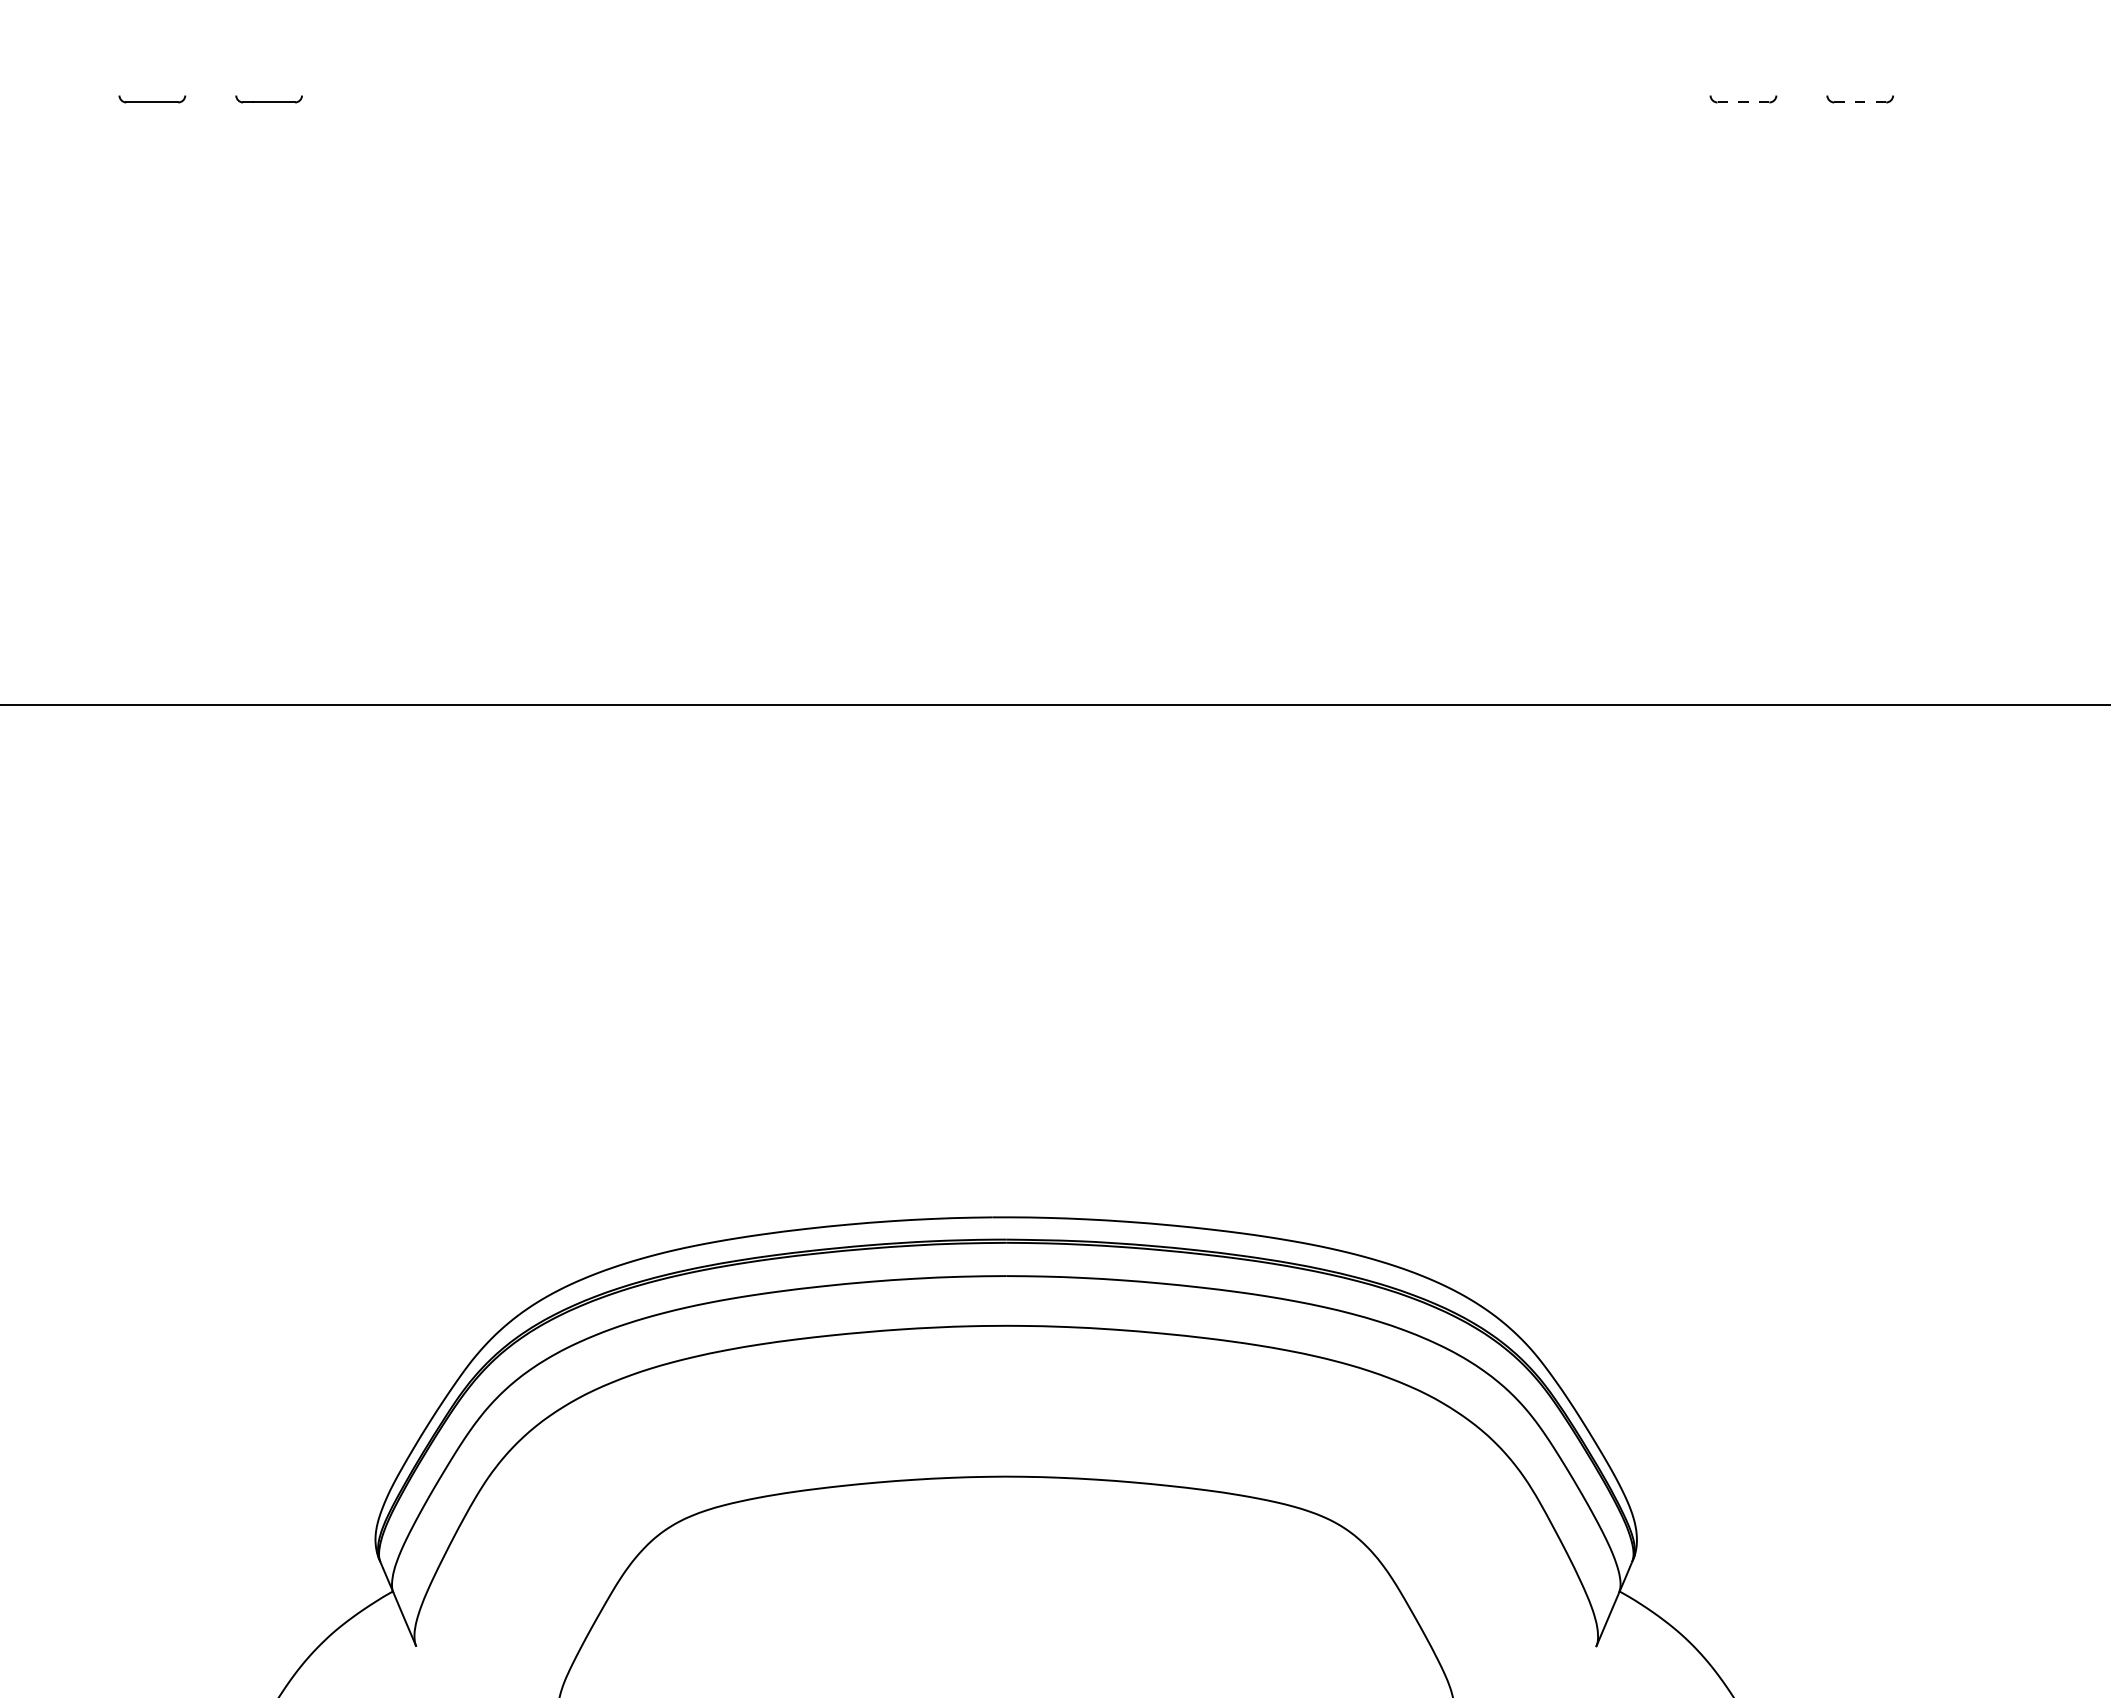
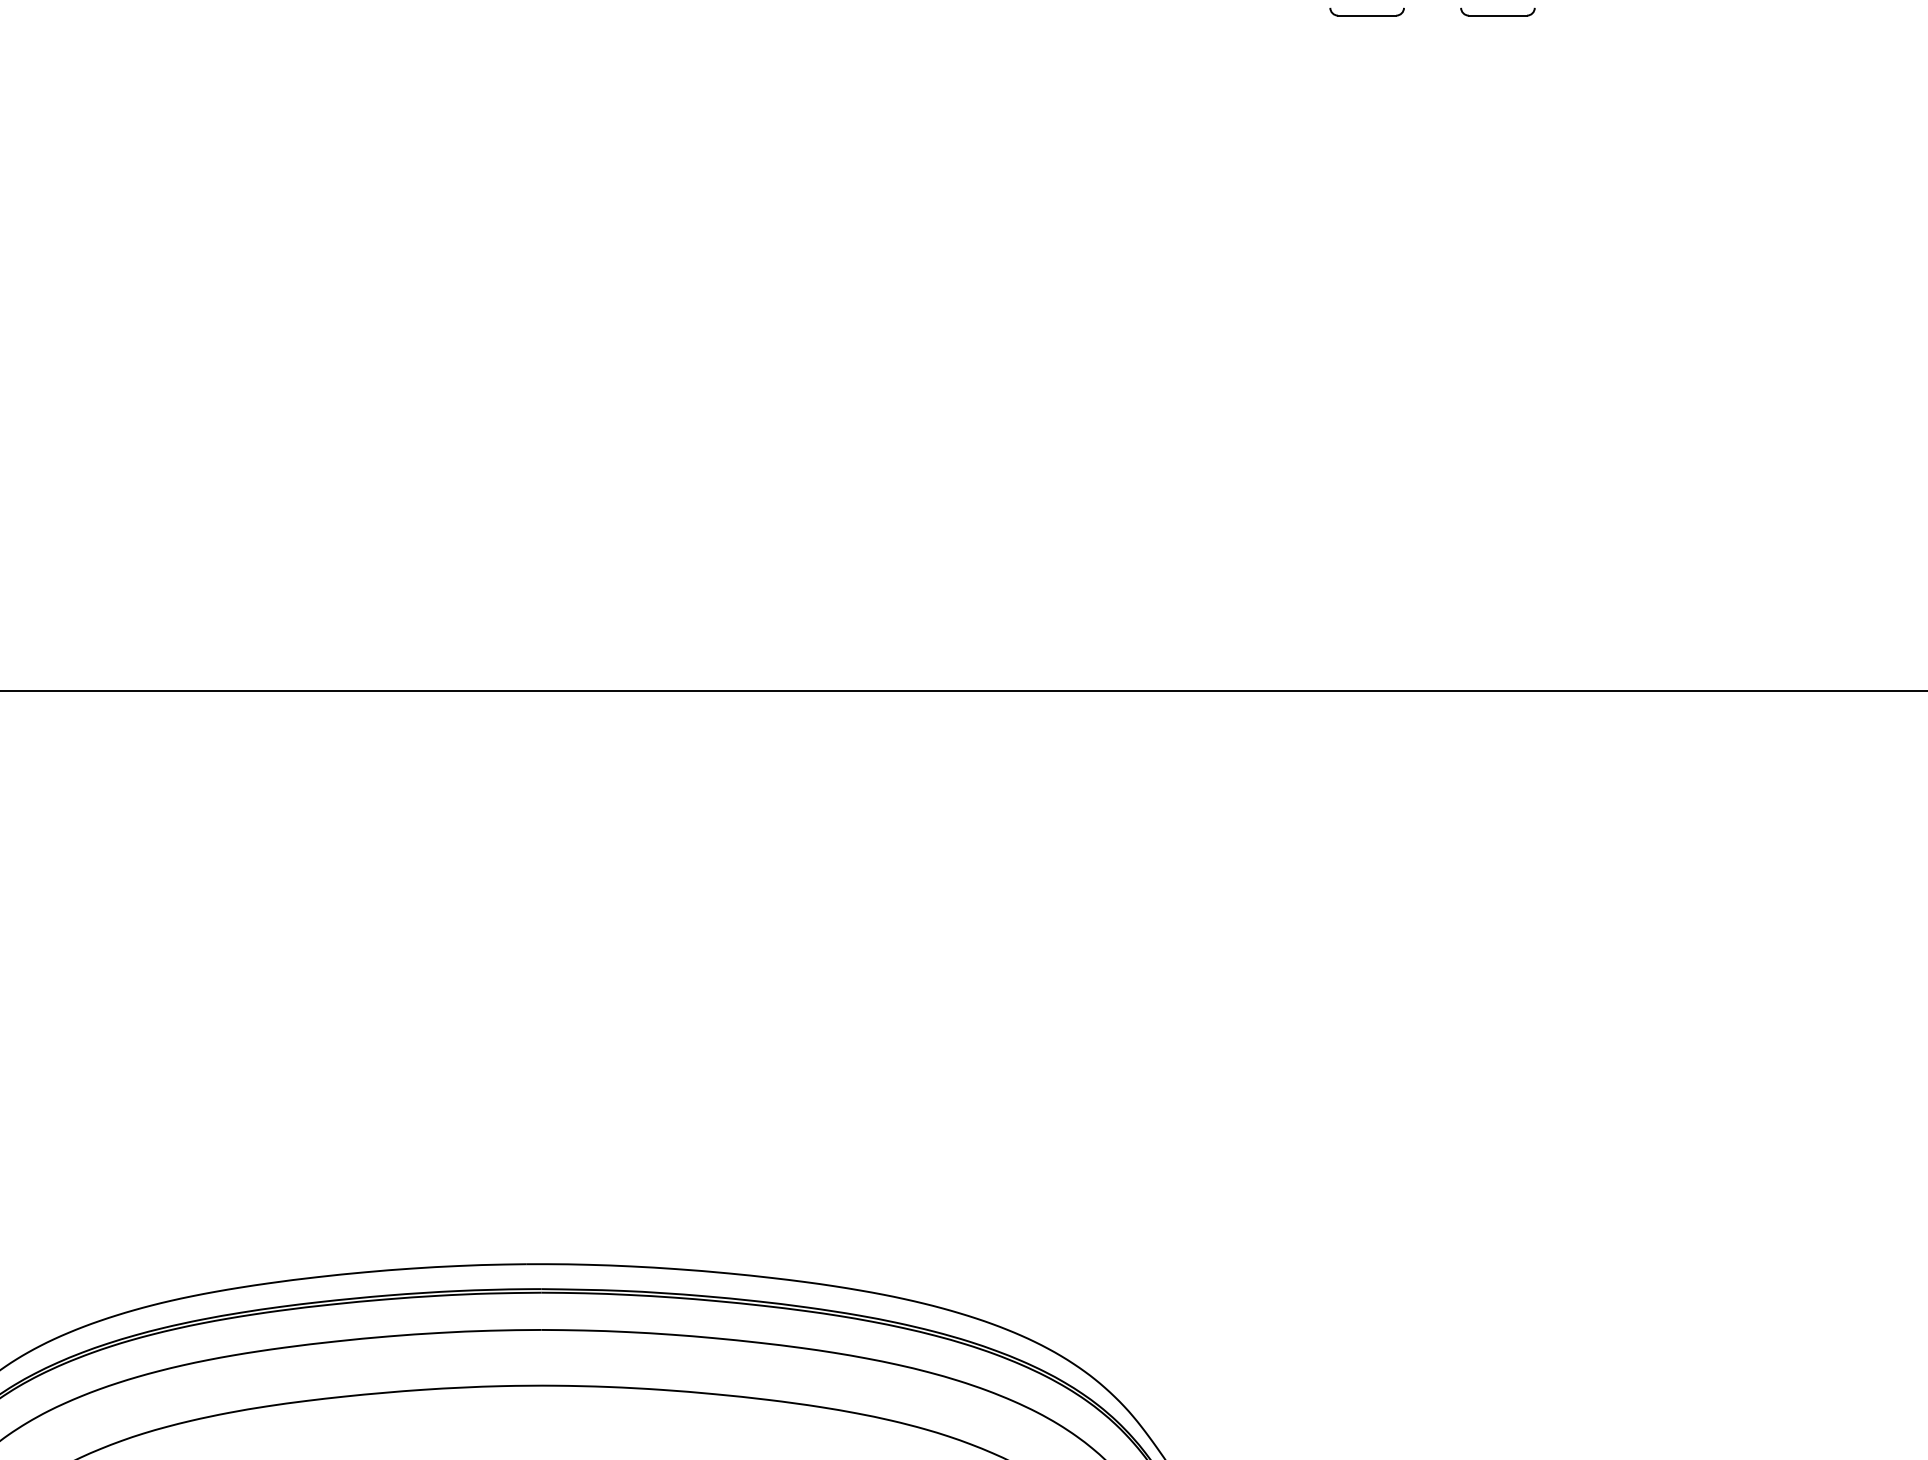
line: (1743, 102) -> (1367, 15), dashed -> solid
line: (1860, 102) -> (1498, 15), dashed -> solid

